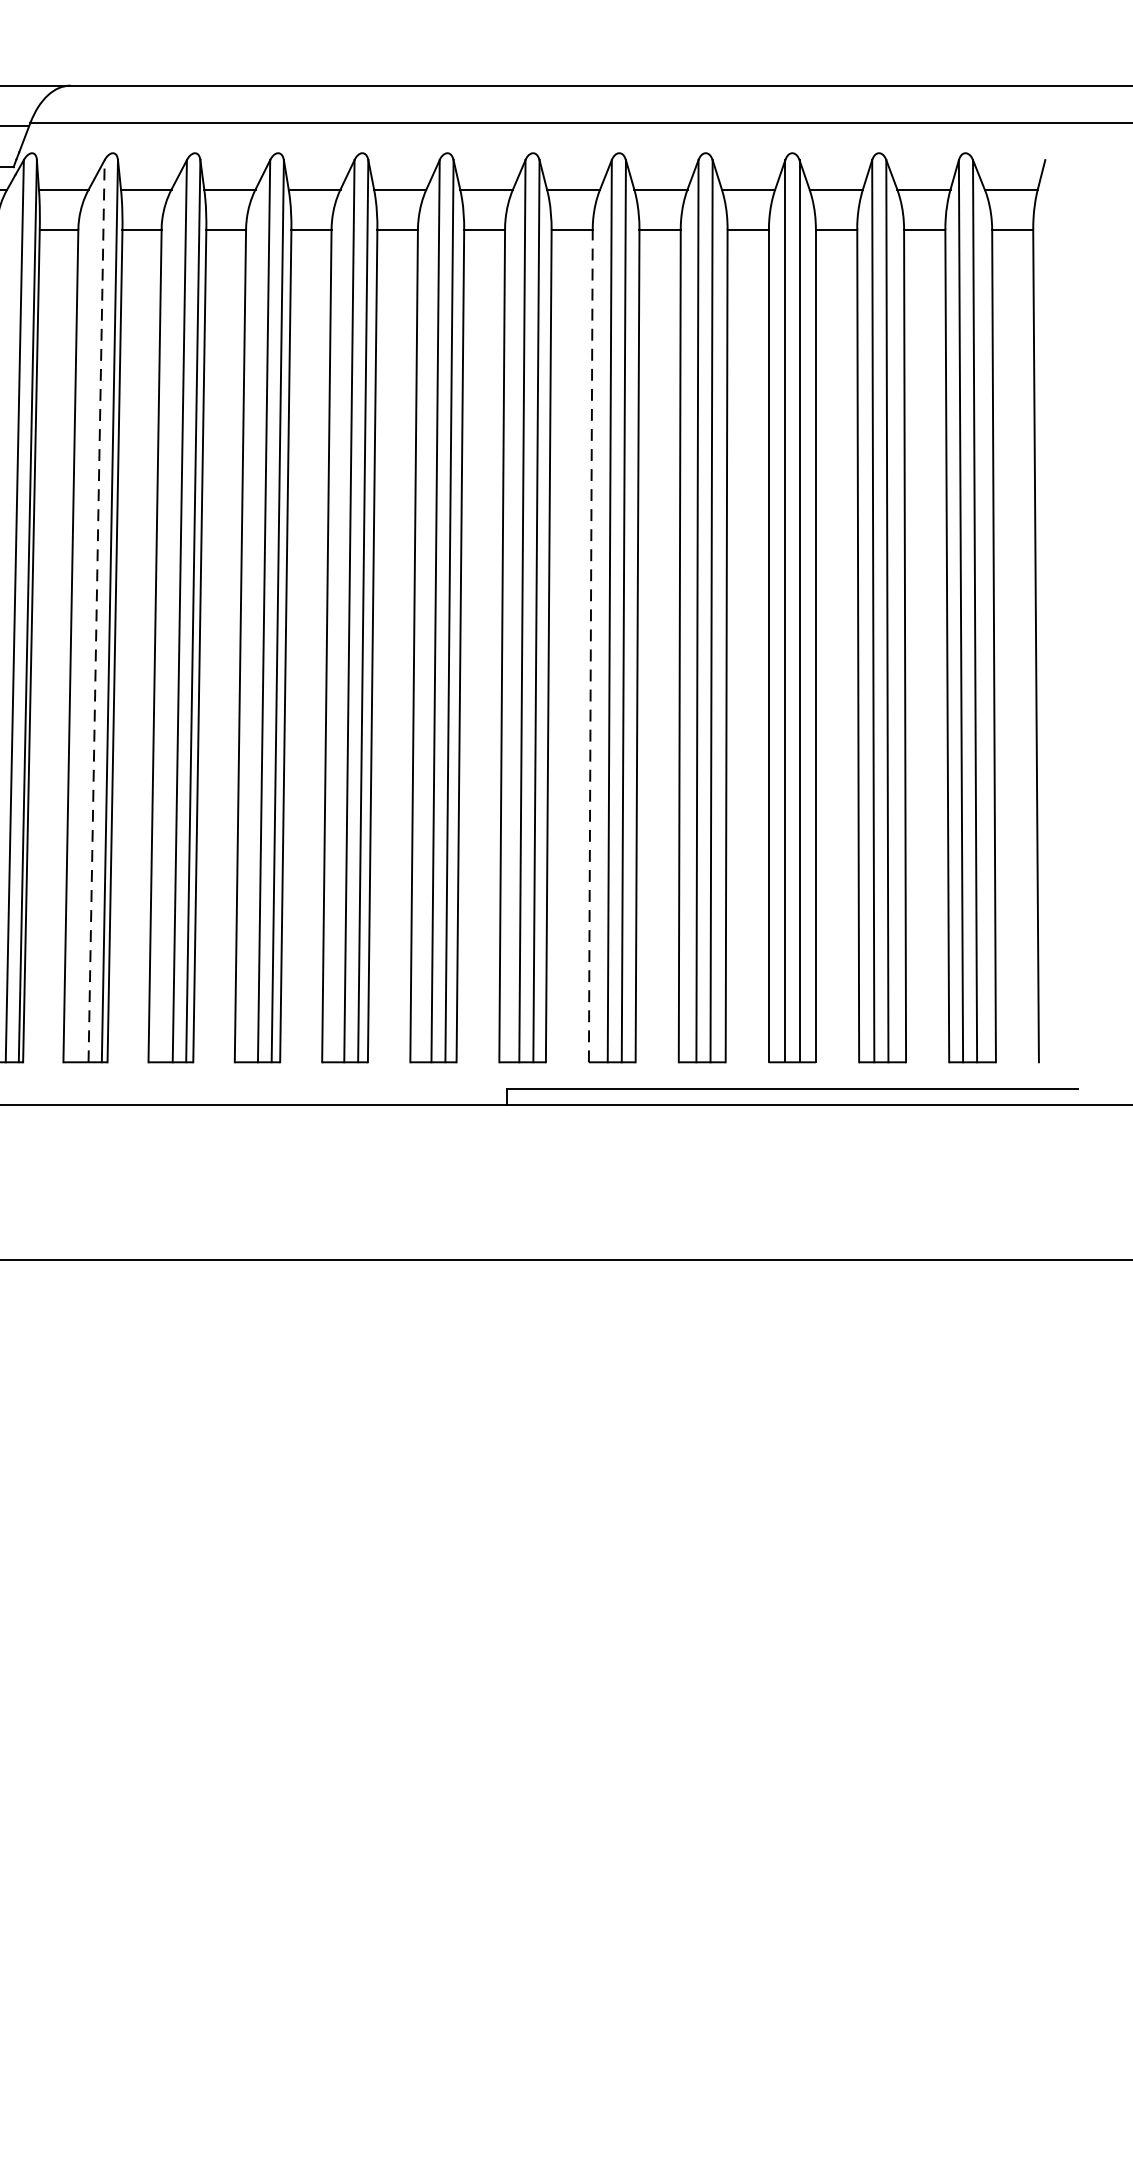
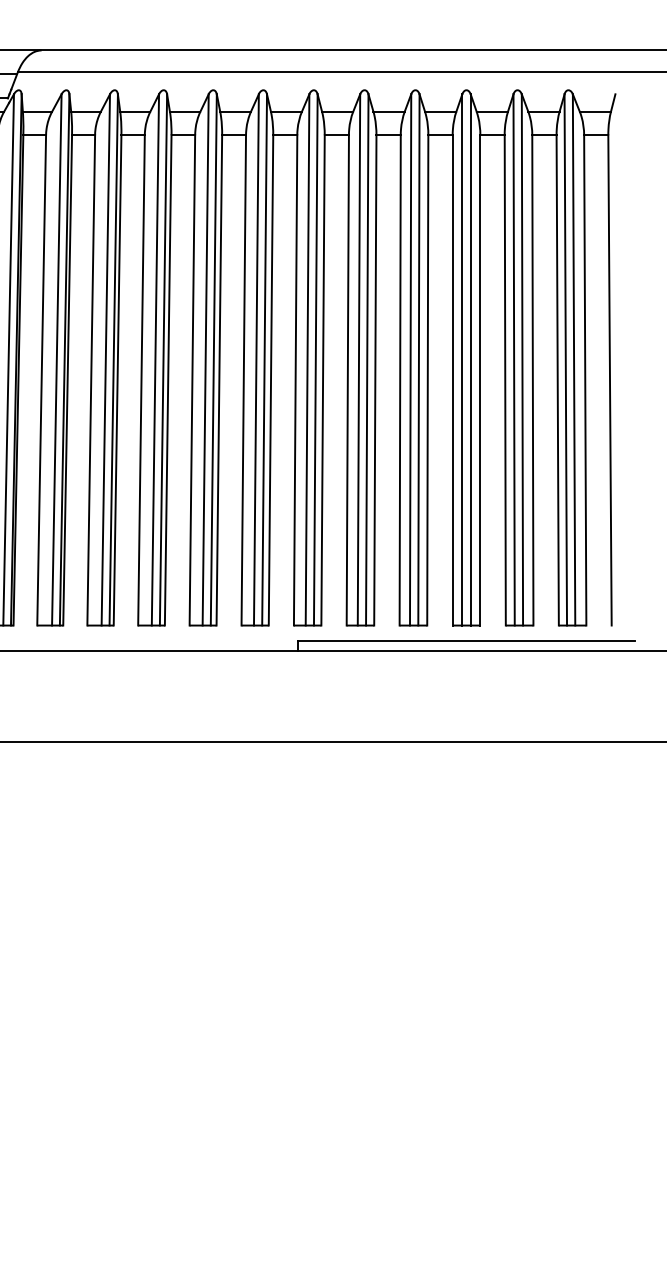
line: (96, 610) -> (56, 359), dashed -> solid
line: (590, 644) -> (347, 379), dashed -> solid

